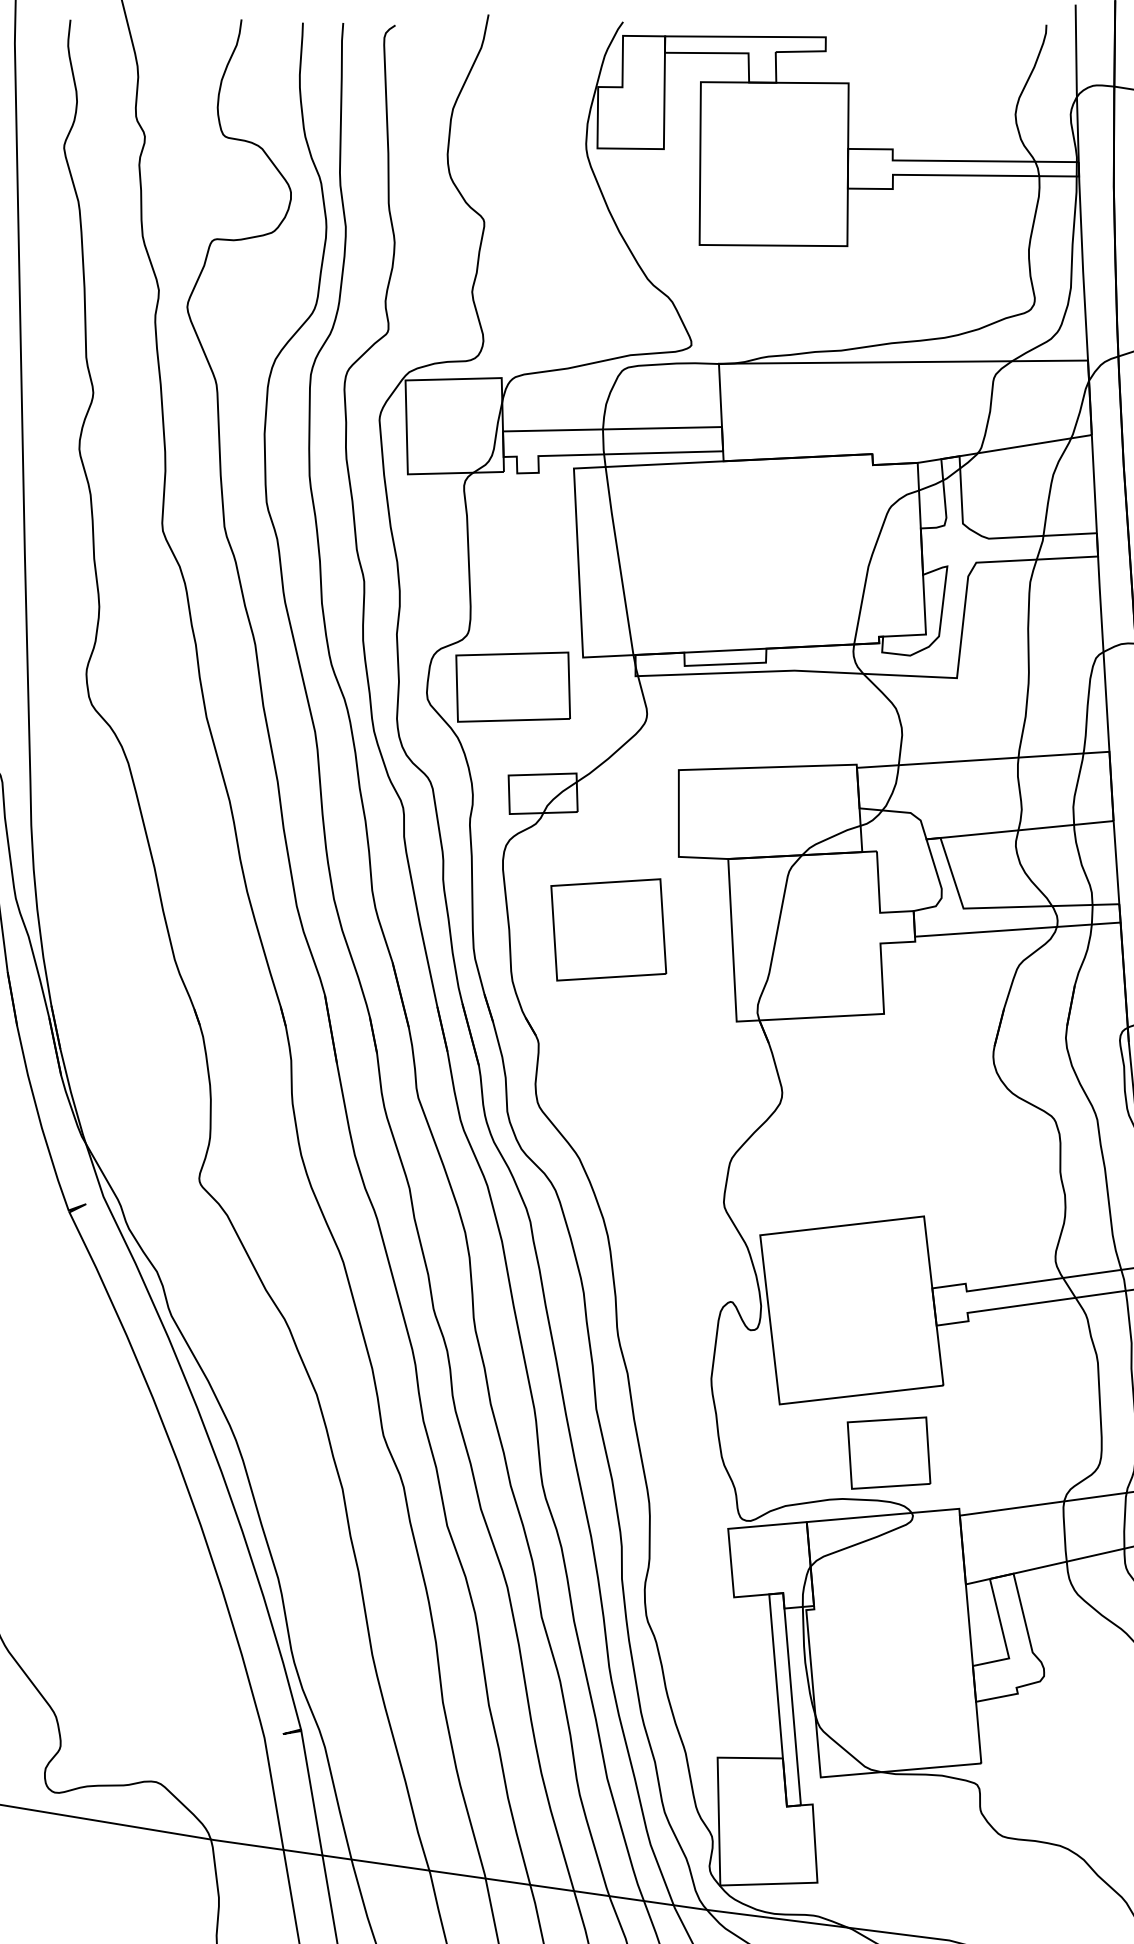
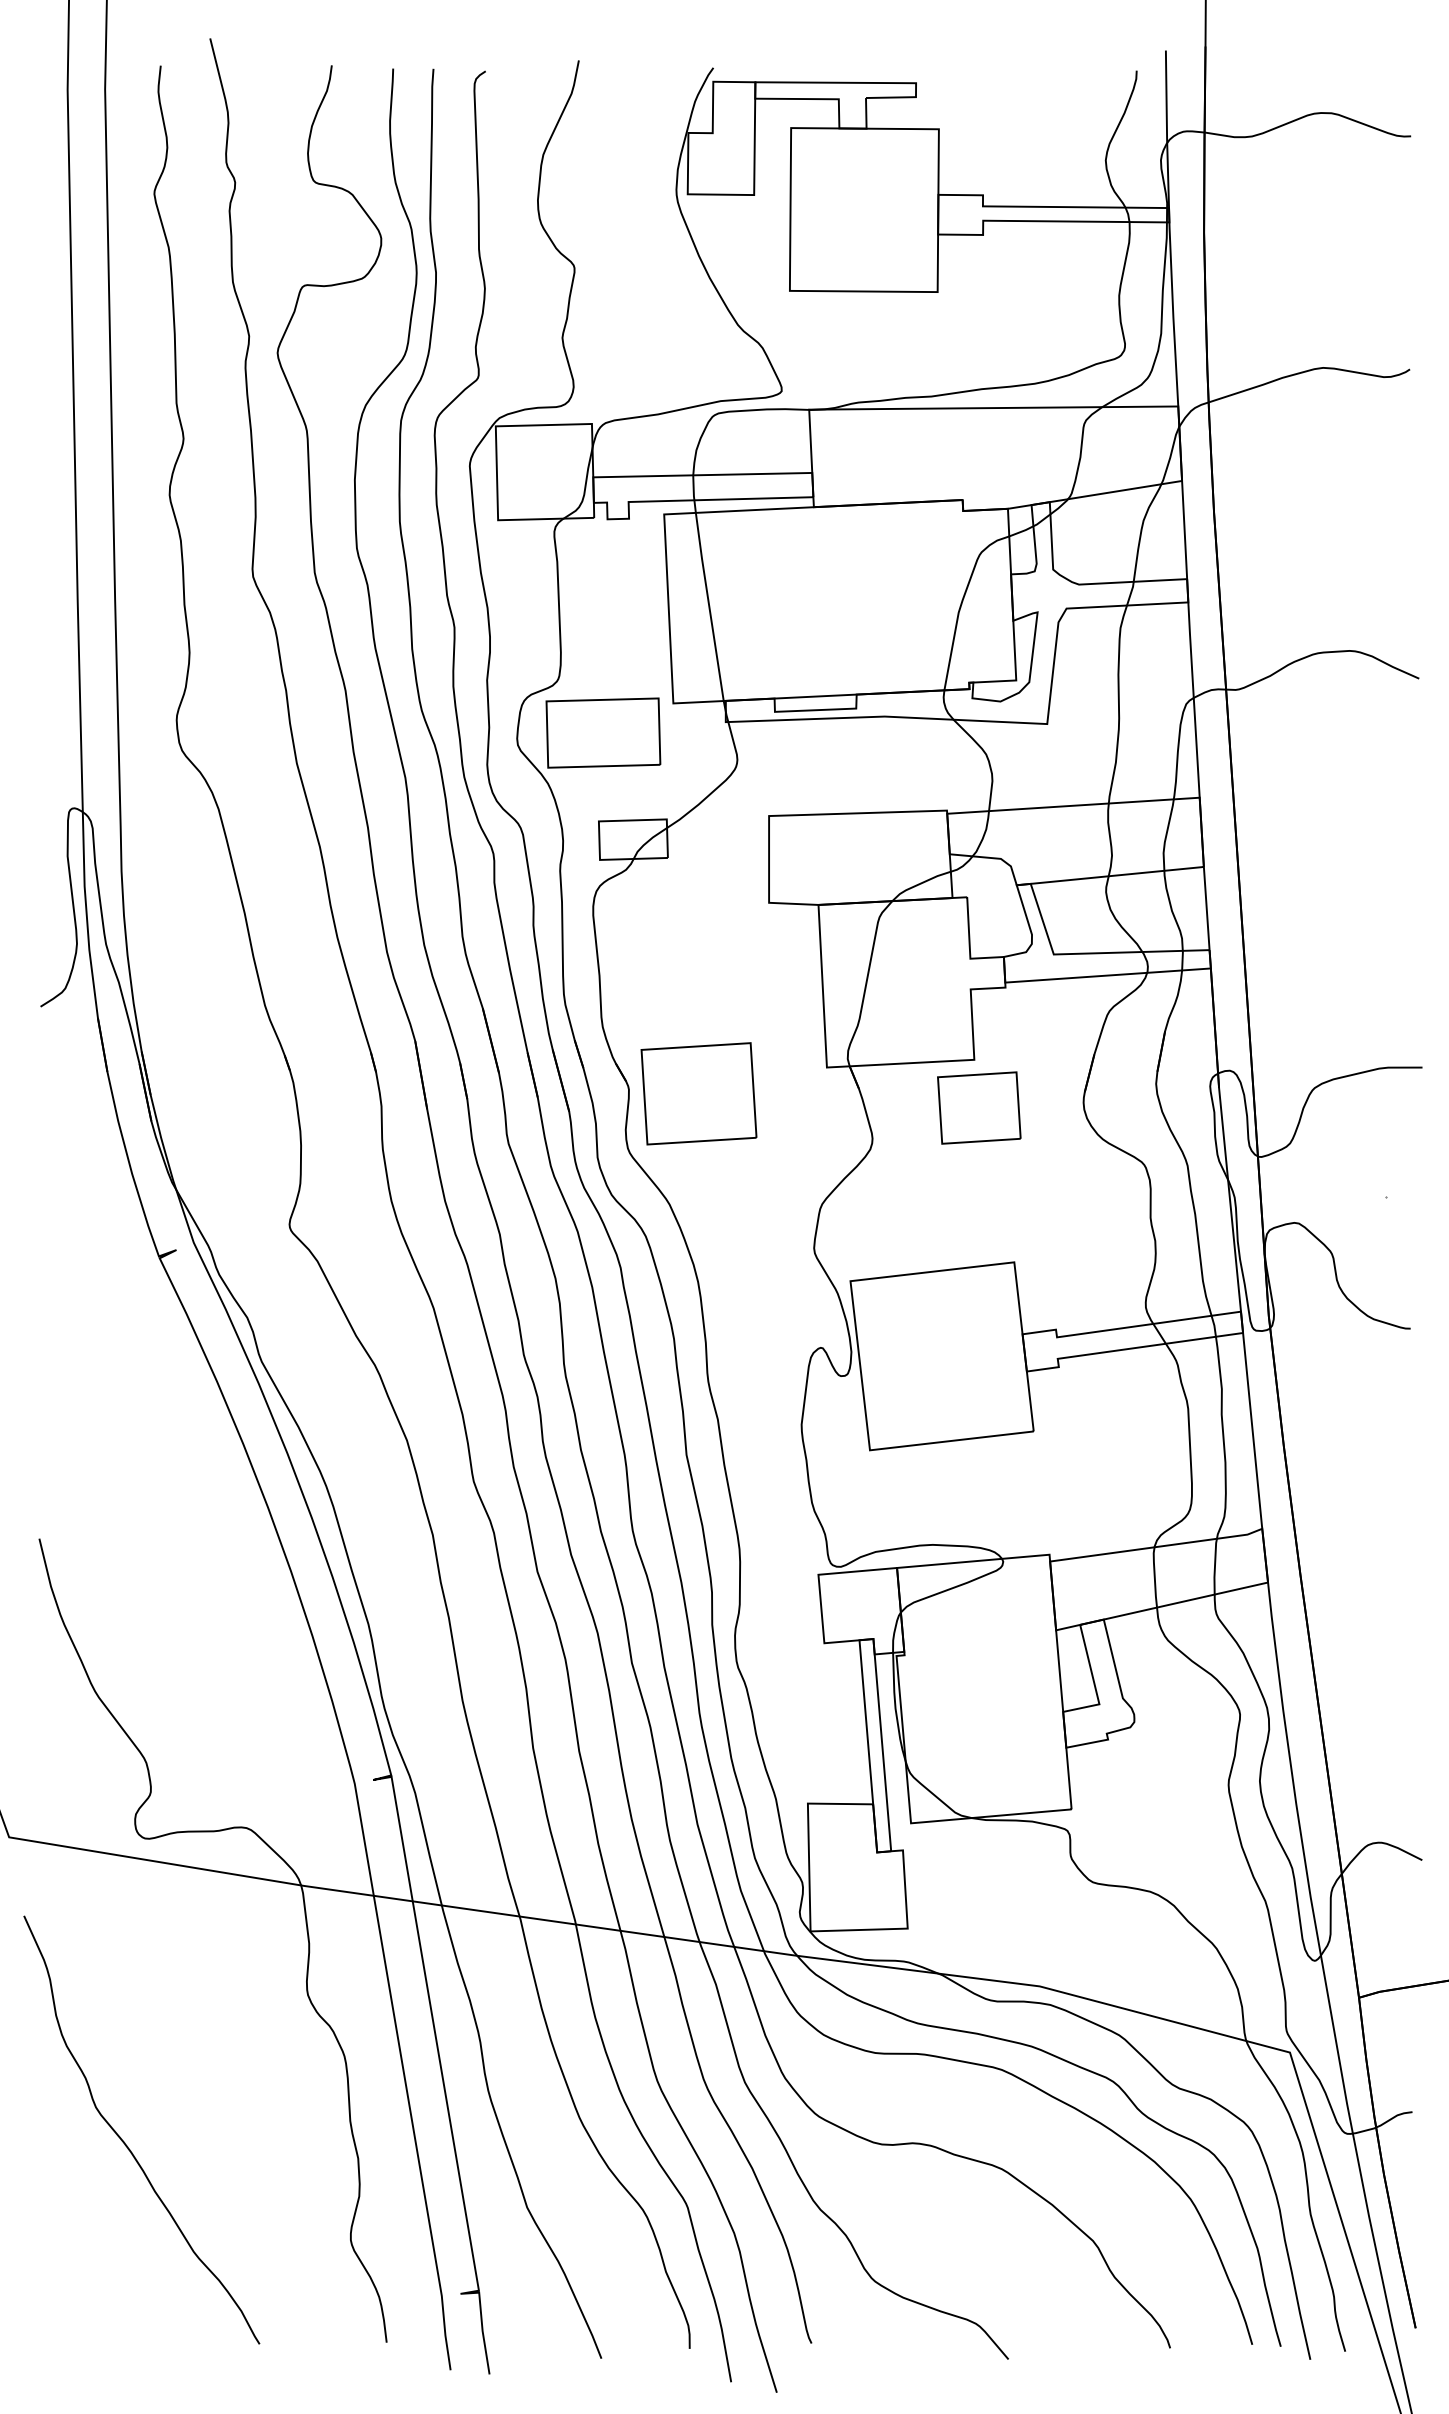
part: (608, 929) -> (698, 1093), moved
part: (889, 1452) -> (979, 1107), moved

